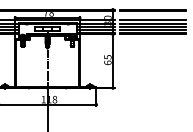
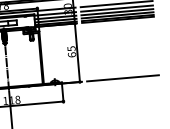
line: (152, 88) -> (123, 78), added

